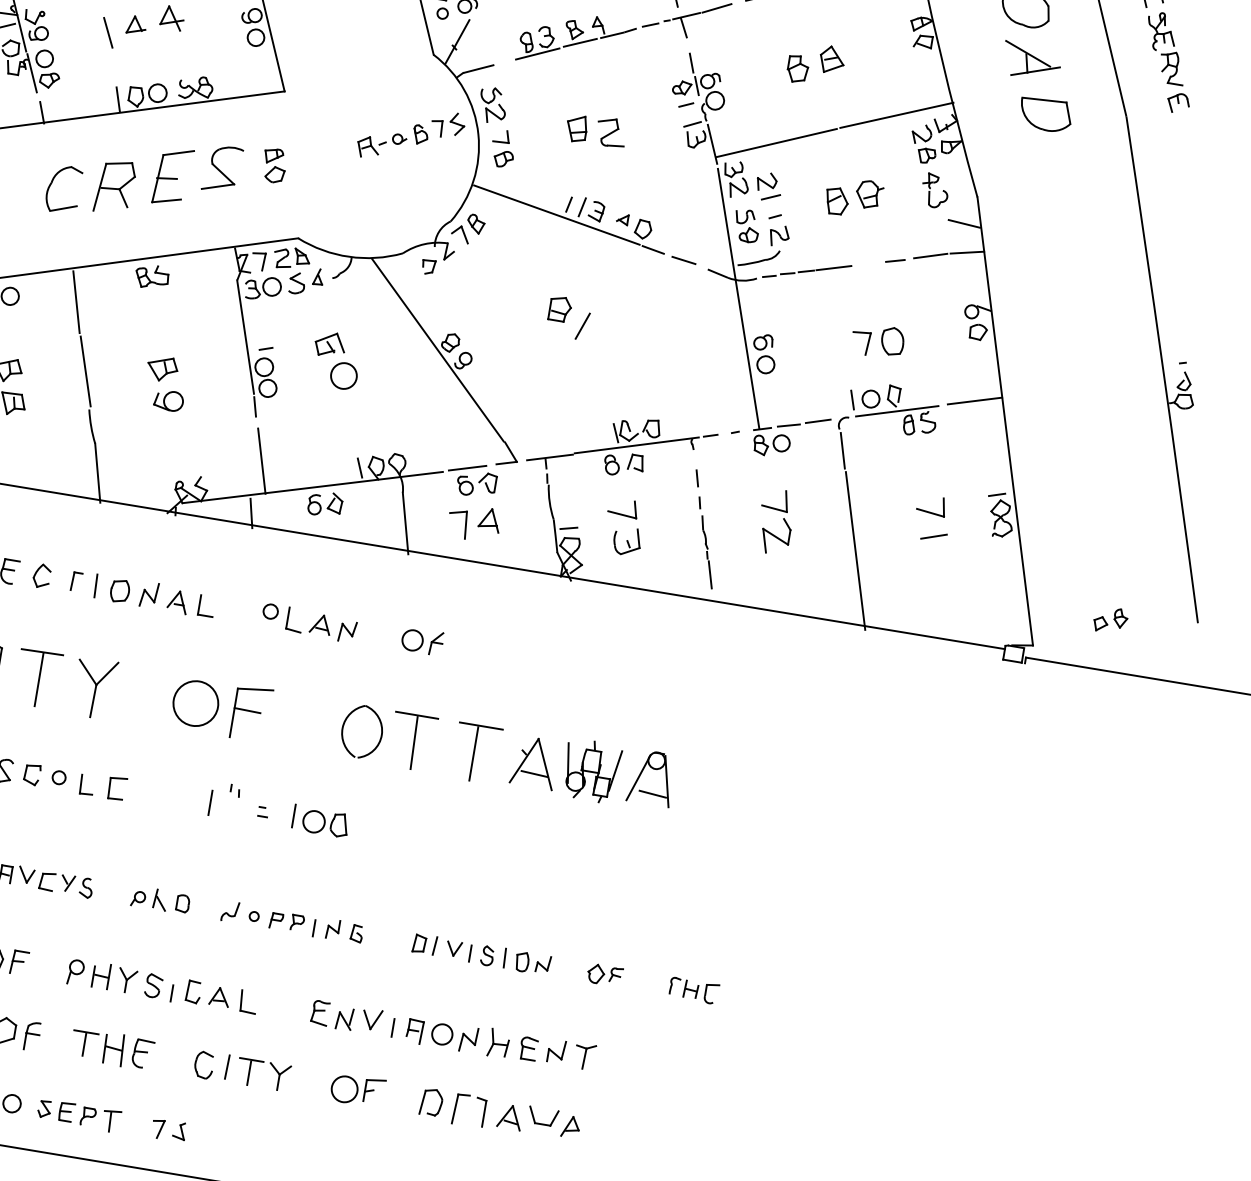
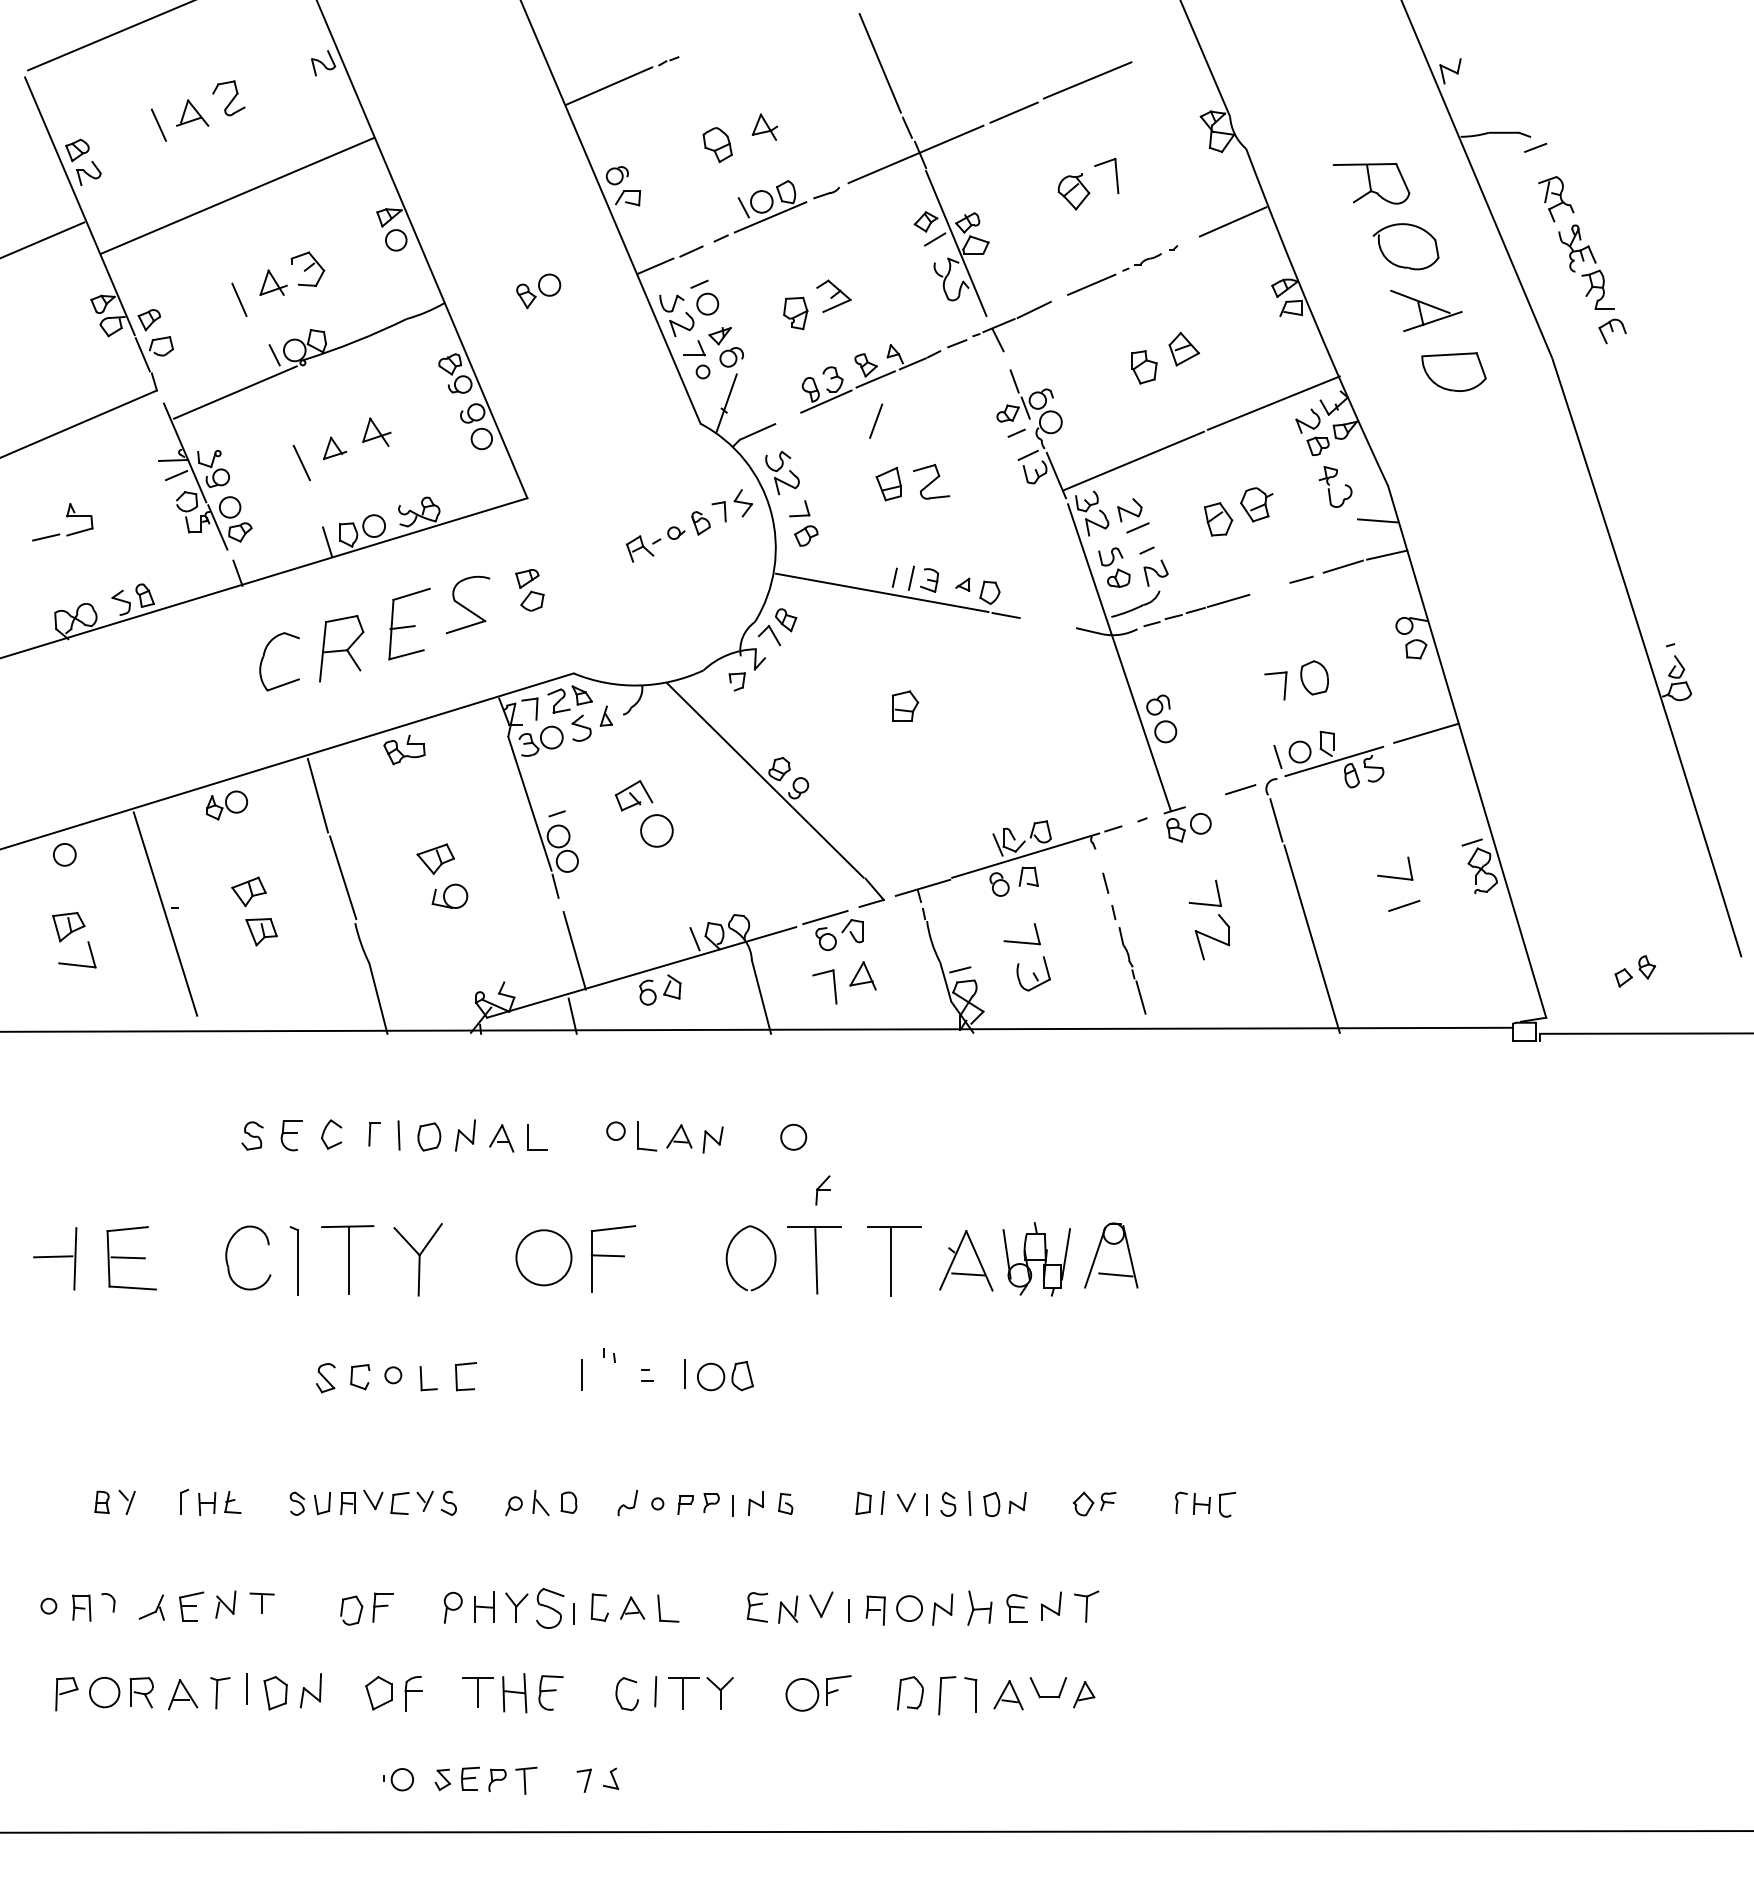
line: (683, 259) -> (1044, 621), removed
line: (583, 325) -> (876, 420), moved
line: (788, 425) -> (1205, 800), removed
part: (435, 643) -> (822, 1190), moved
part: (153, 985) -> (549, 1608), size x1.4

